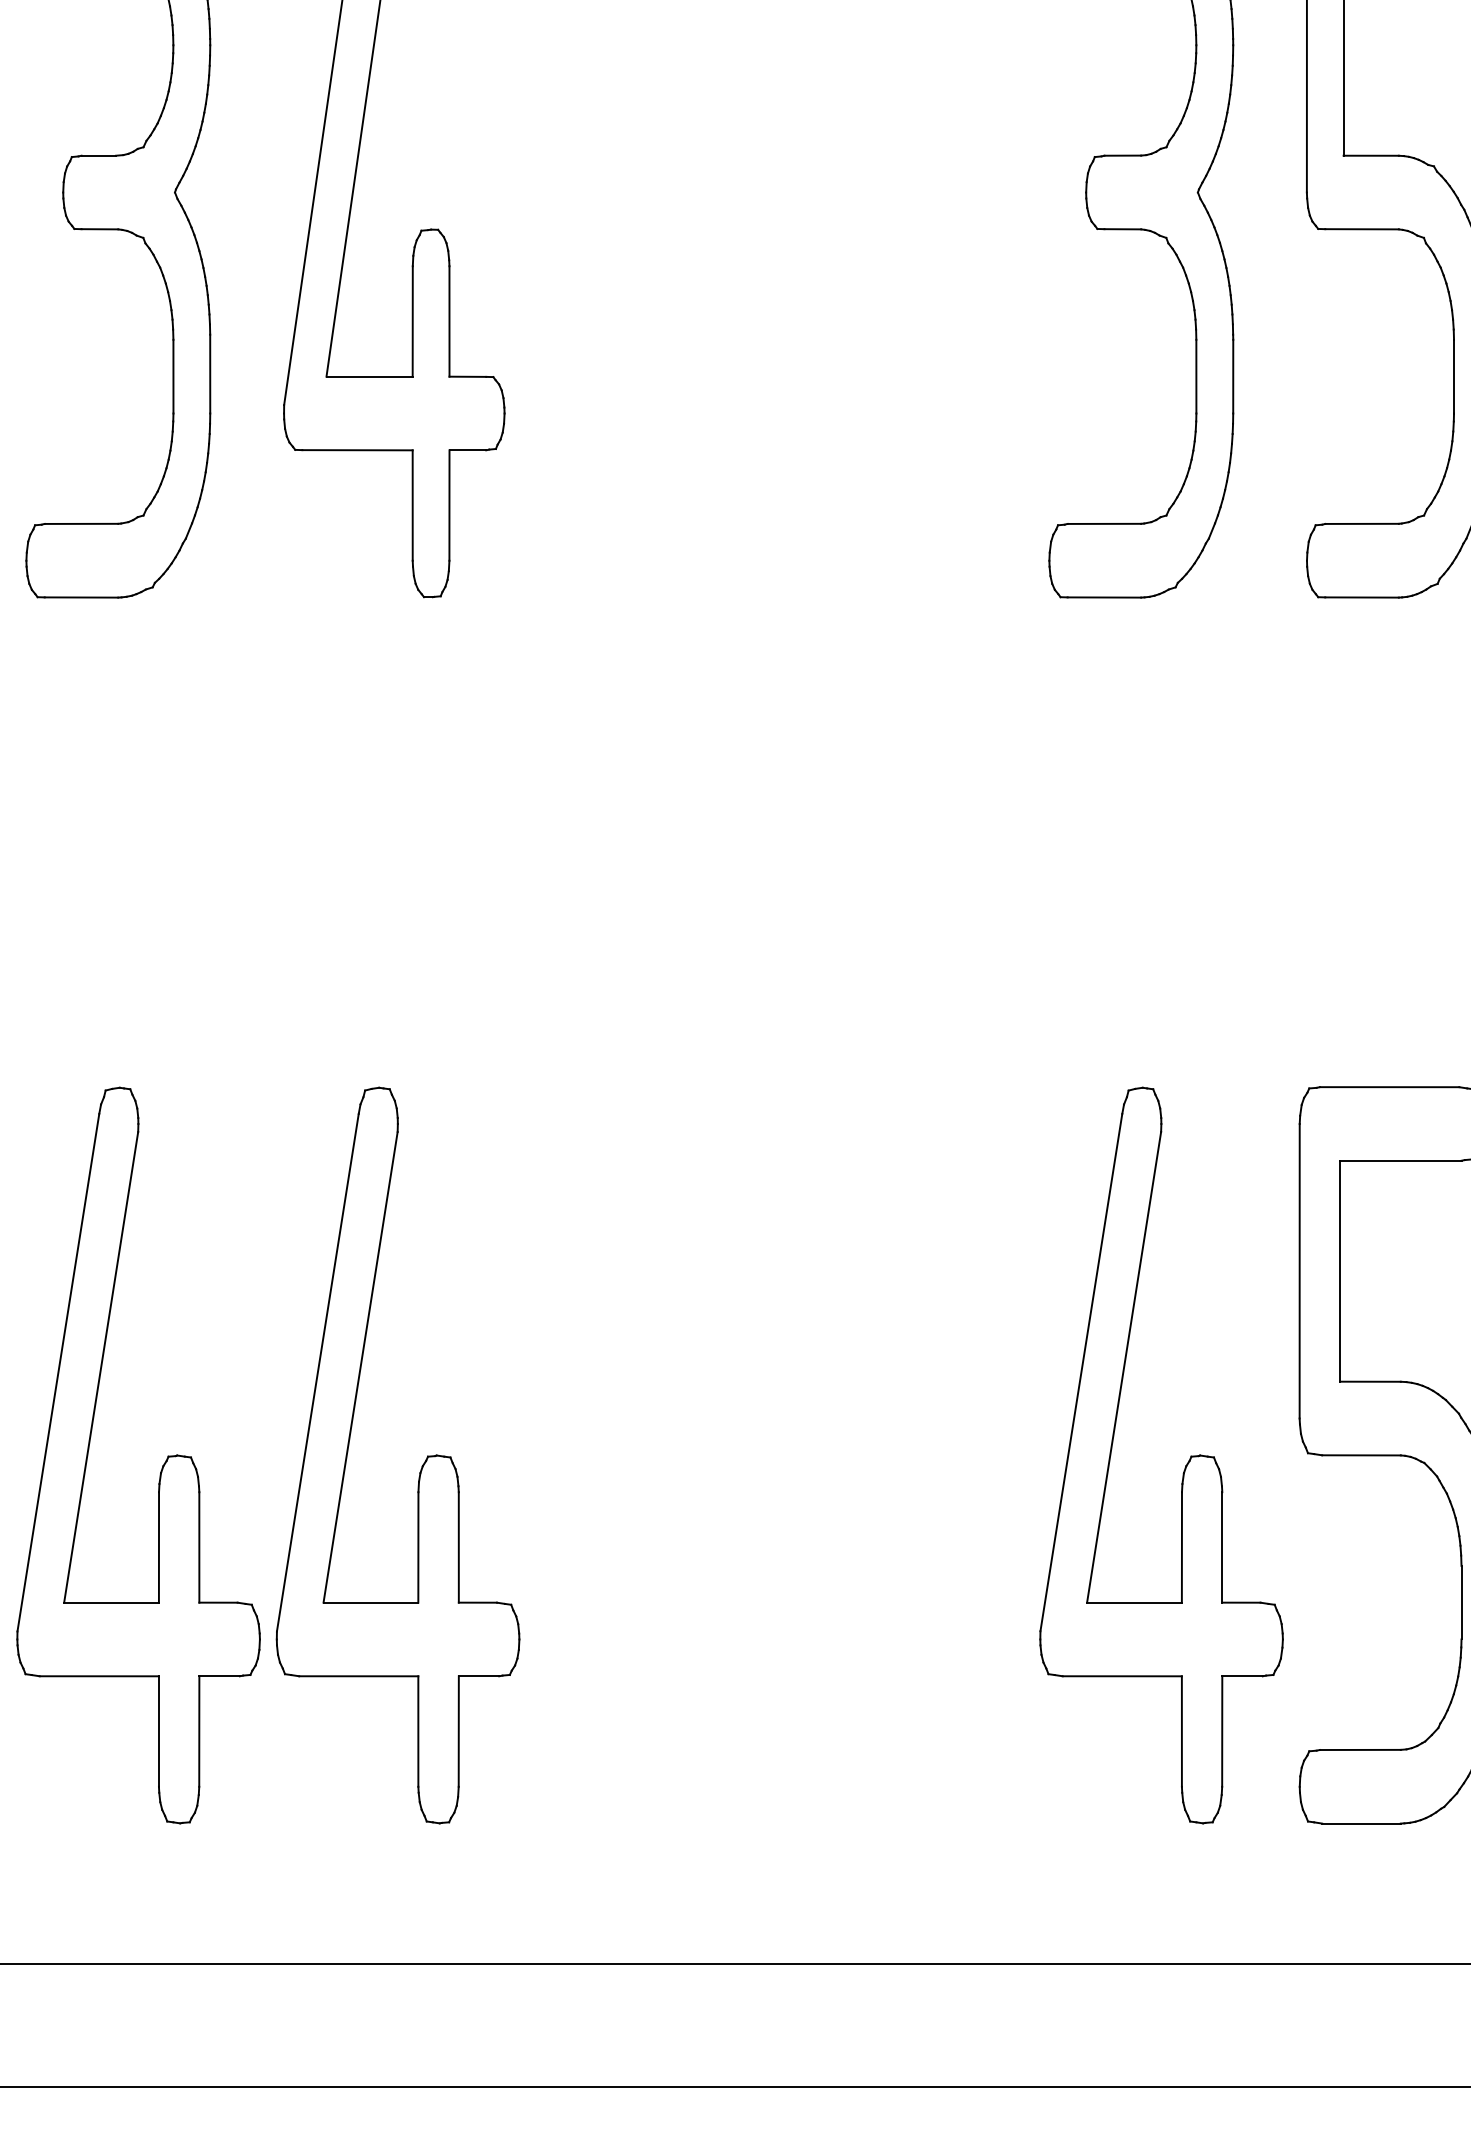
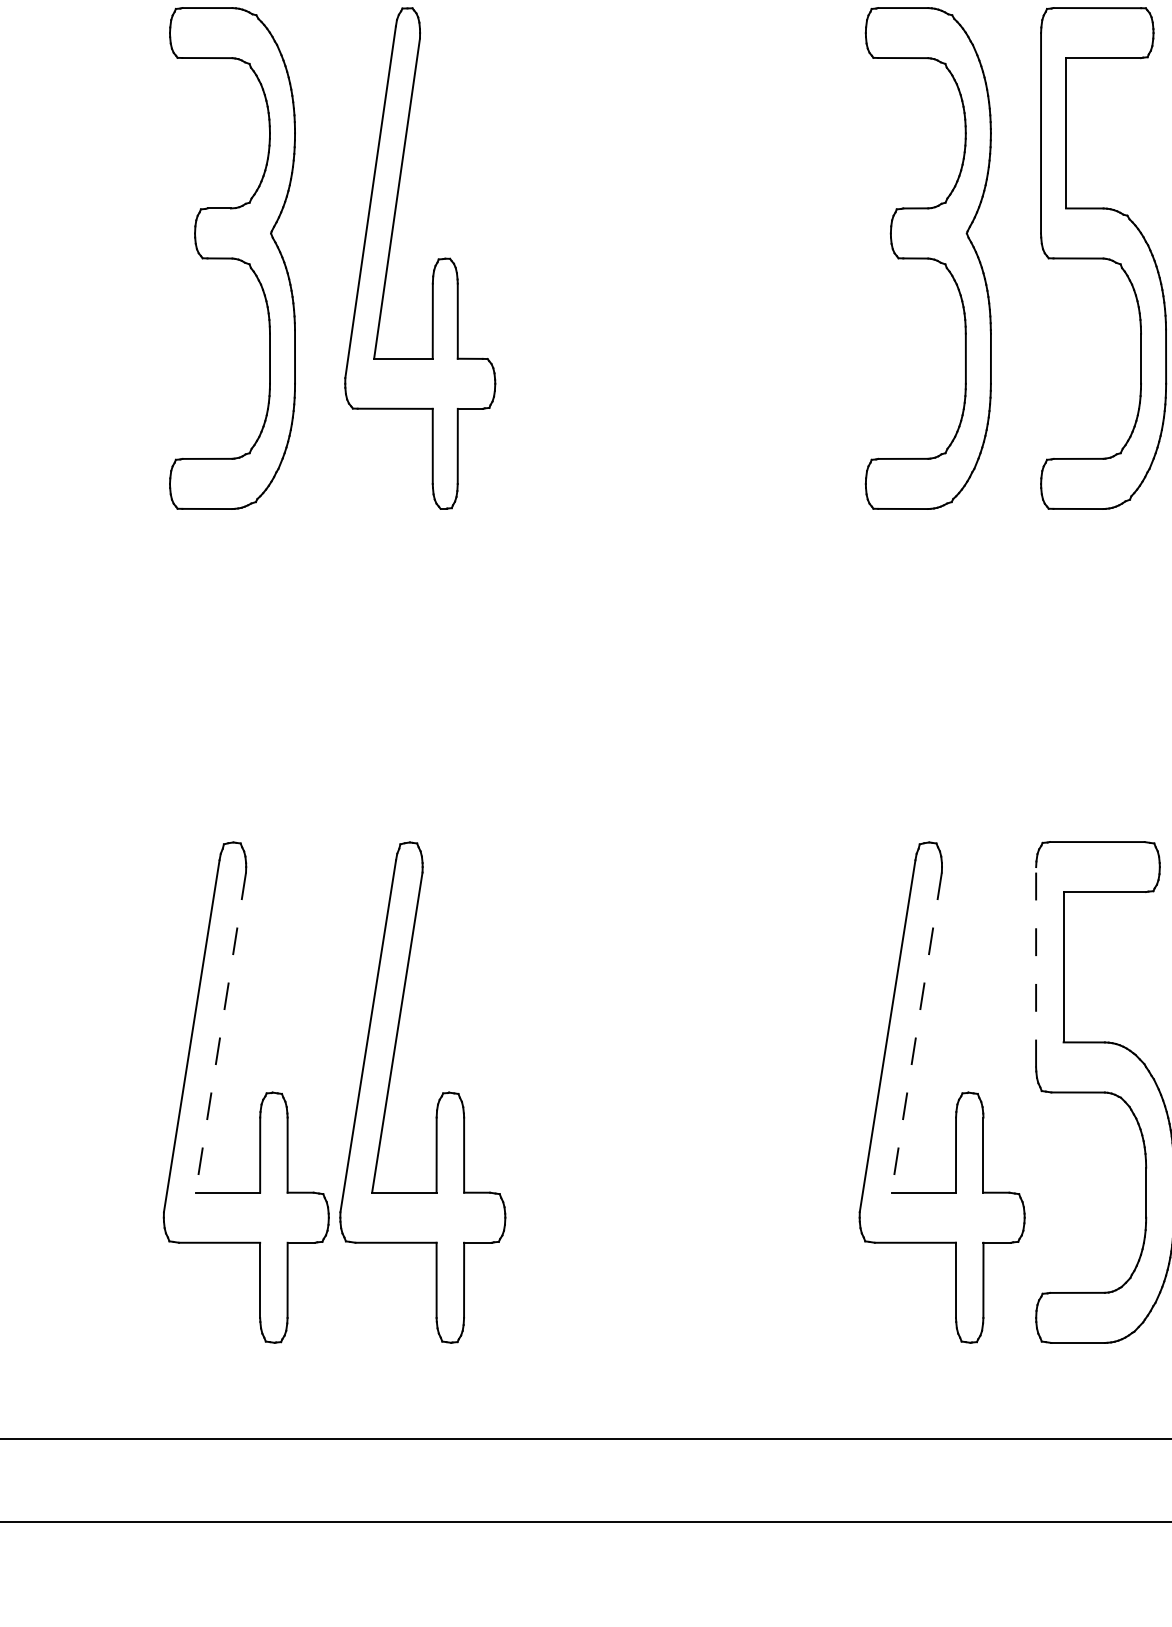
line: (1300, 1270) -> (1036, 966), solid -> dashed
line: (100, 1368) -> (220, 1033), solid -> dashed
line: (1123, 1368) -> (916, 1033), solid -> dashed

